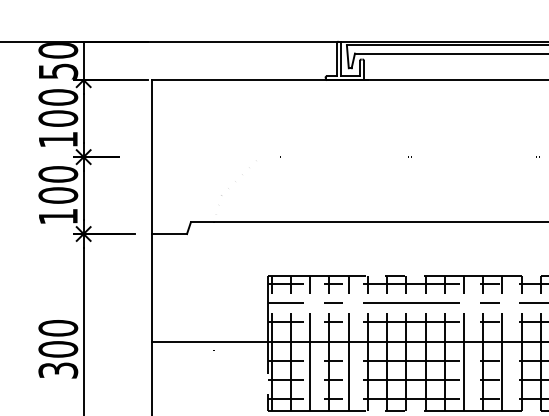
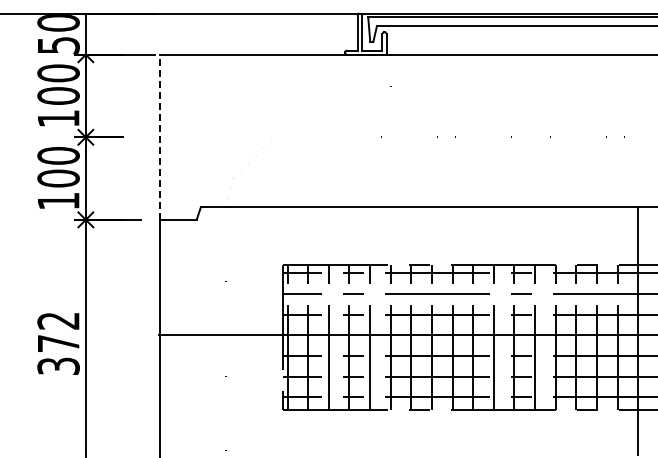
line: (152, 157) -> (159, 137), solid -> dashed
text: (58, 339) -> (58, 332), 300 -> 372

